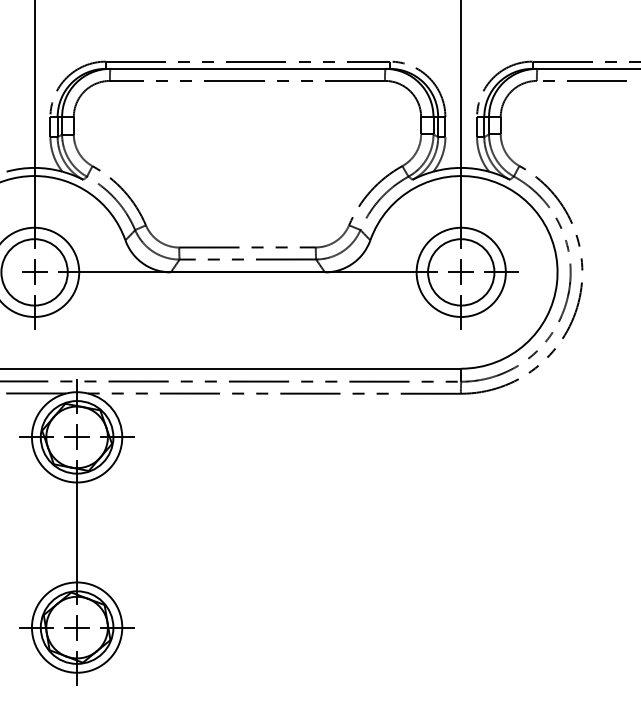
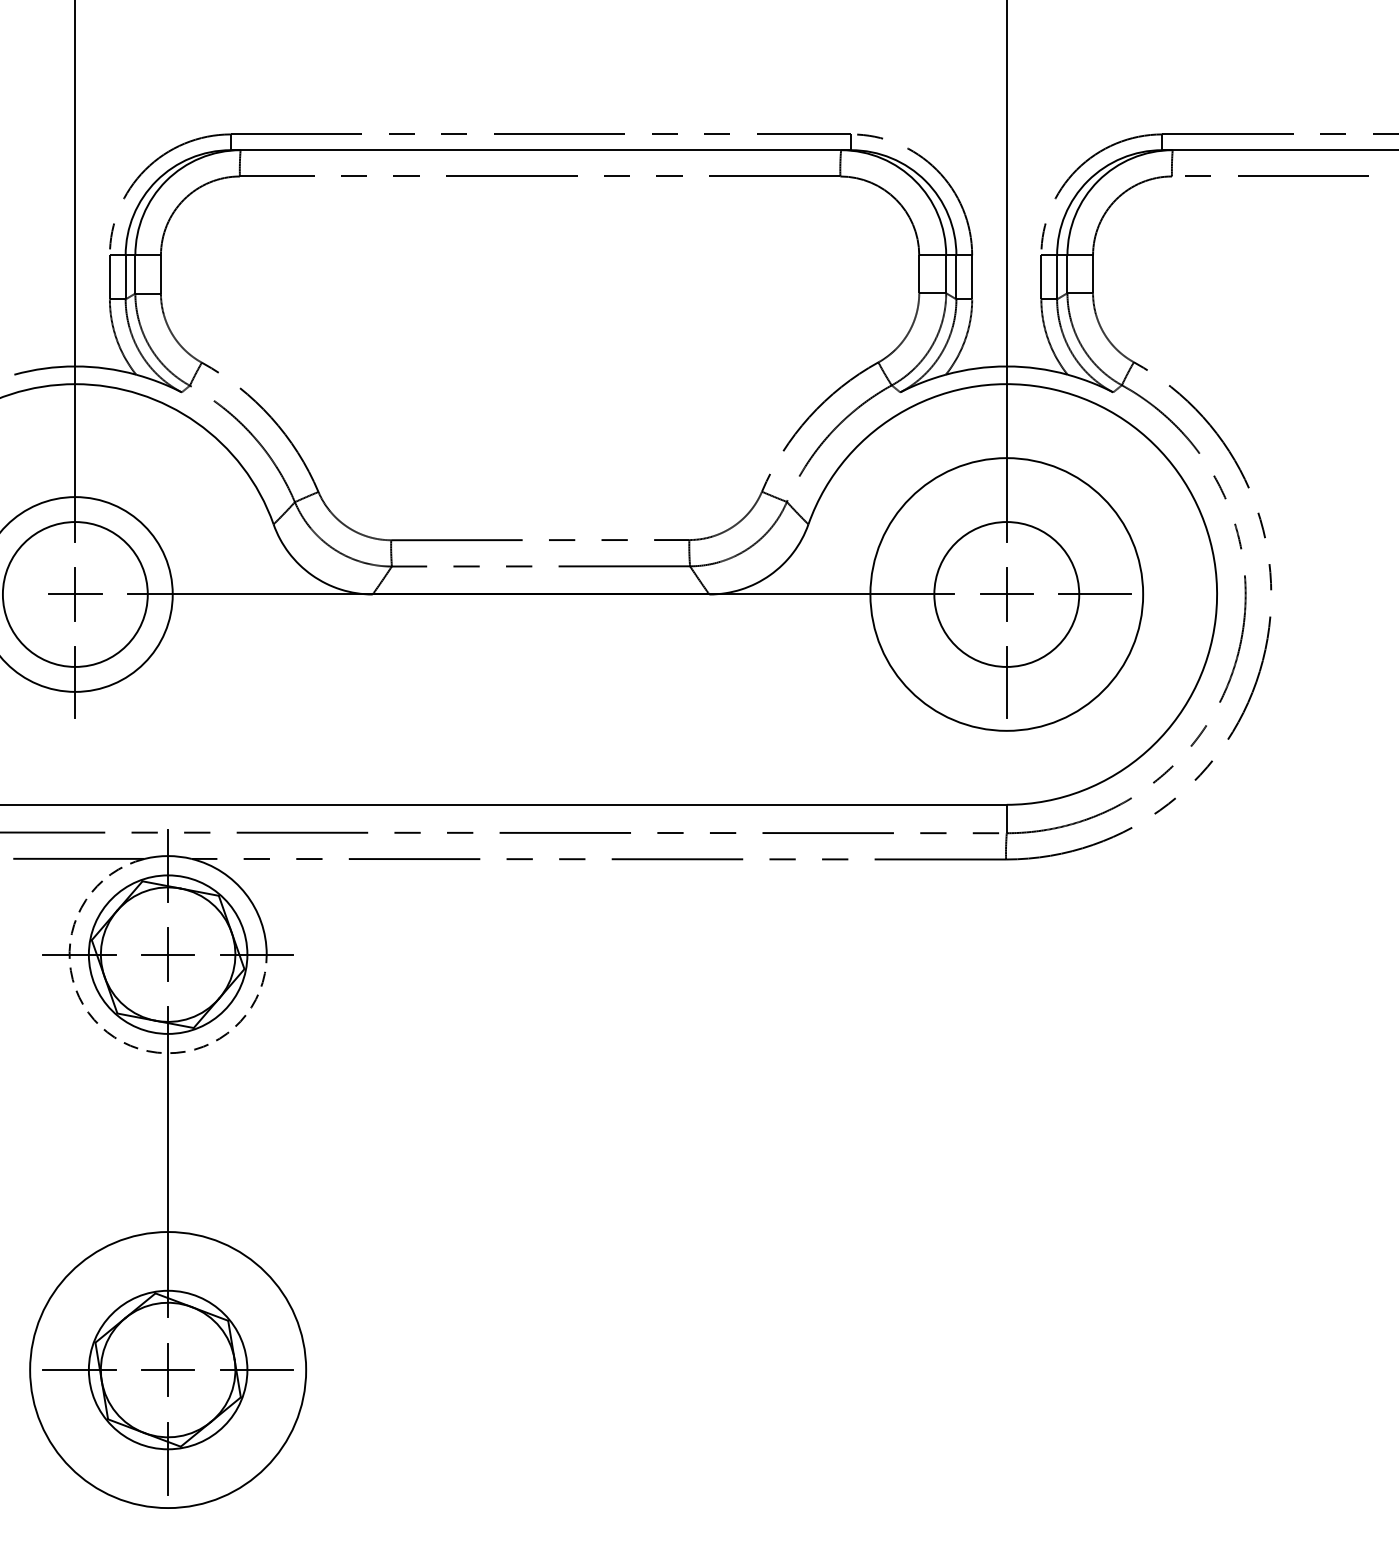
circle: (460, 272) -> (1005, 594), size x1.4
arc: (49, 472) -> (107, 1031), solid -> dashed
circle: (76, 627) -> (166, 1369), size x1.4

